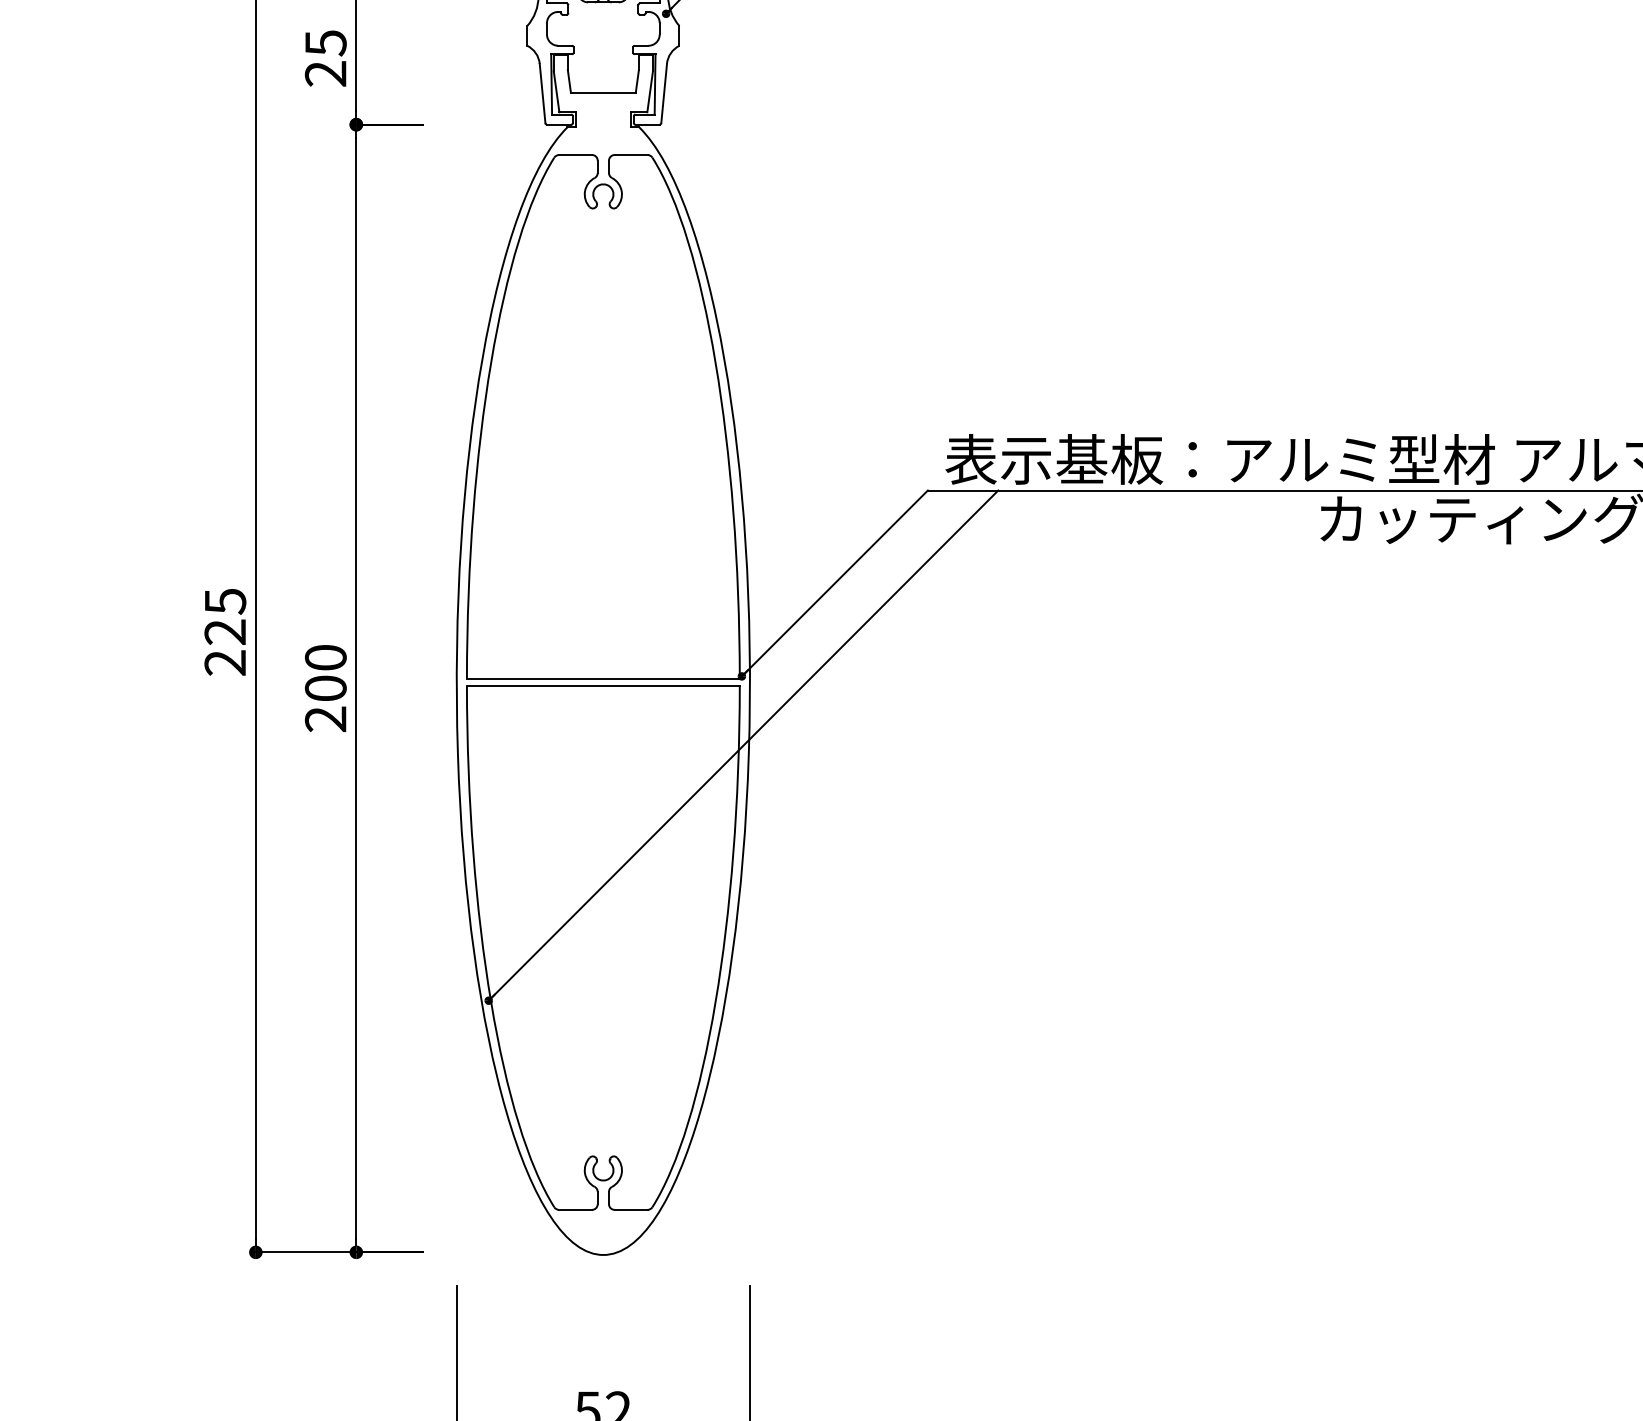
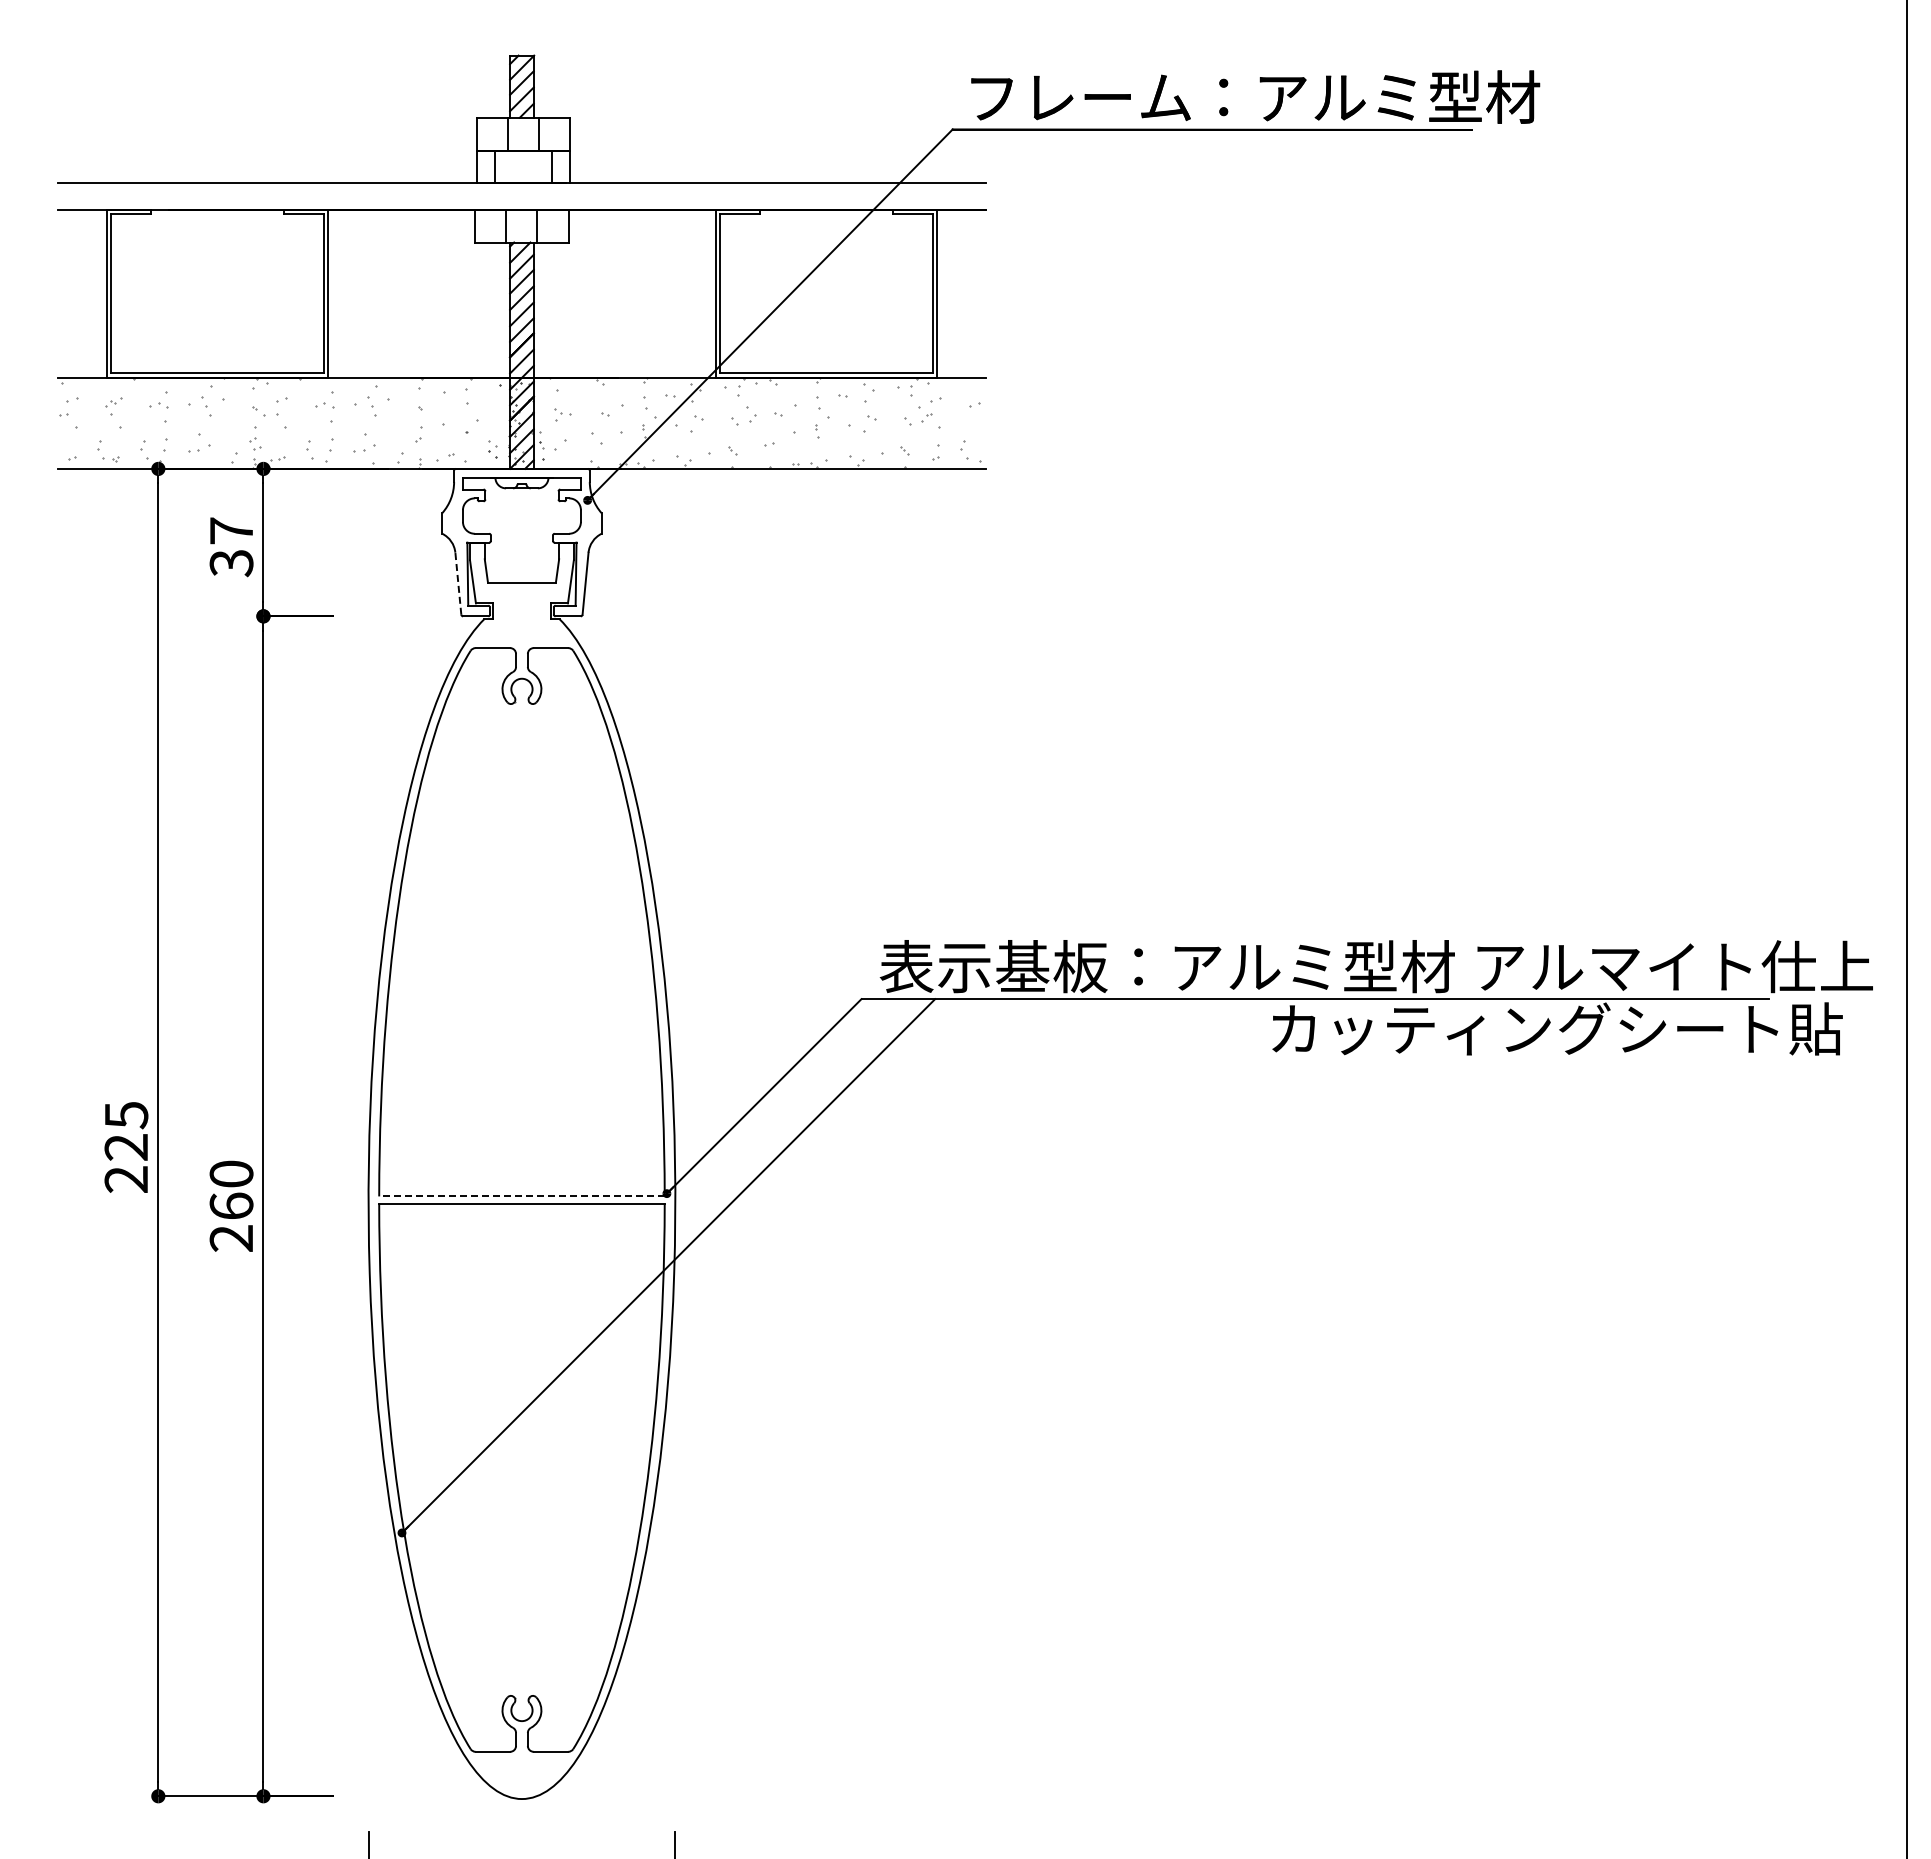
text: (325, 58) -> (231, 547), 25 -> 37
line: (542, 93) -> (458, 583), solid -> dashed
line: (602, 679) -> (521, 1196), solid -> dashed
text: (325, 687) -> (231, 1205), 200 -> 260

